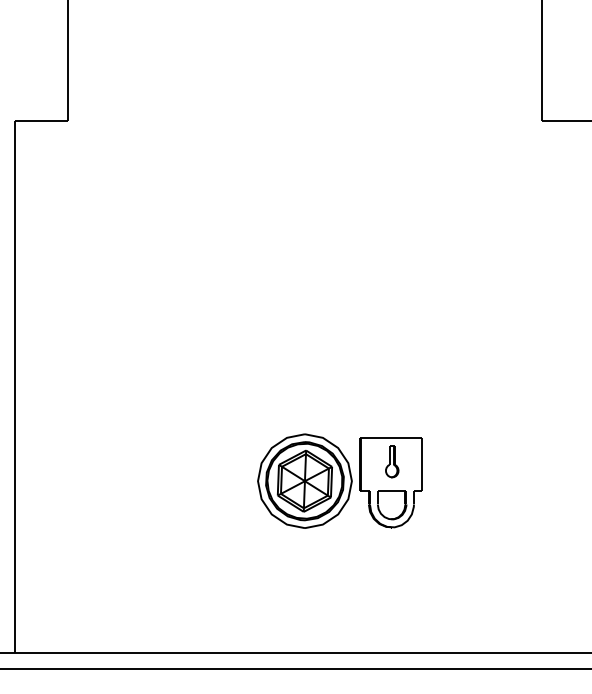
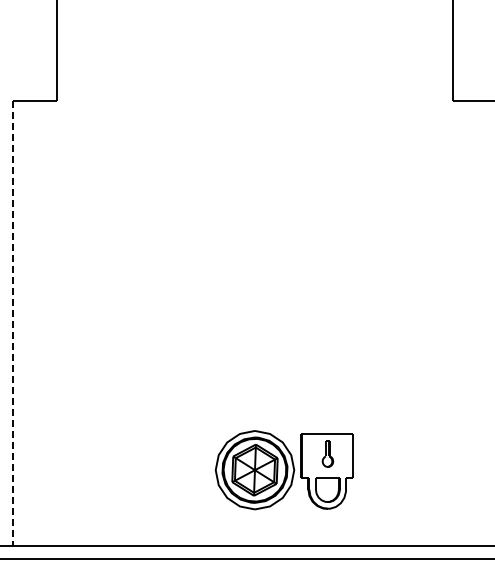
line: (14, 388) -> (12, 324), solid -> dashed
part: (339, 481) -> (283, 470), moved

